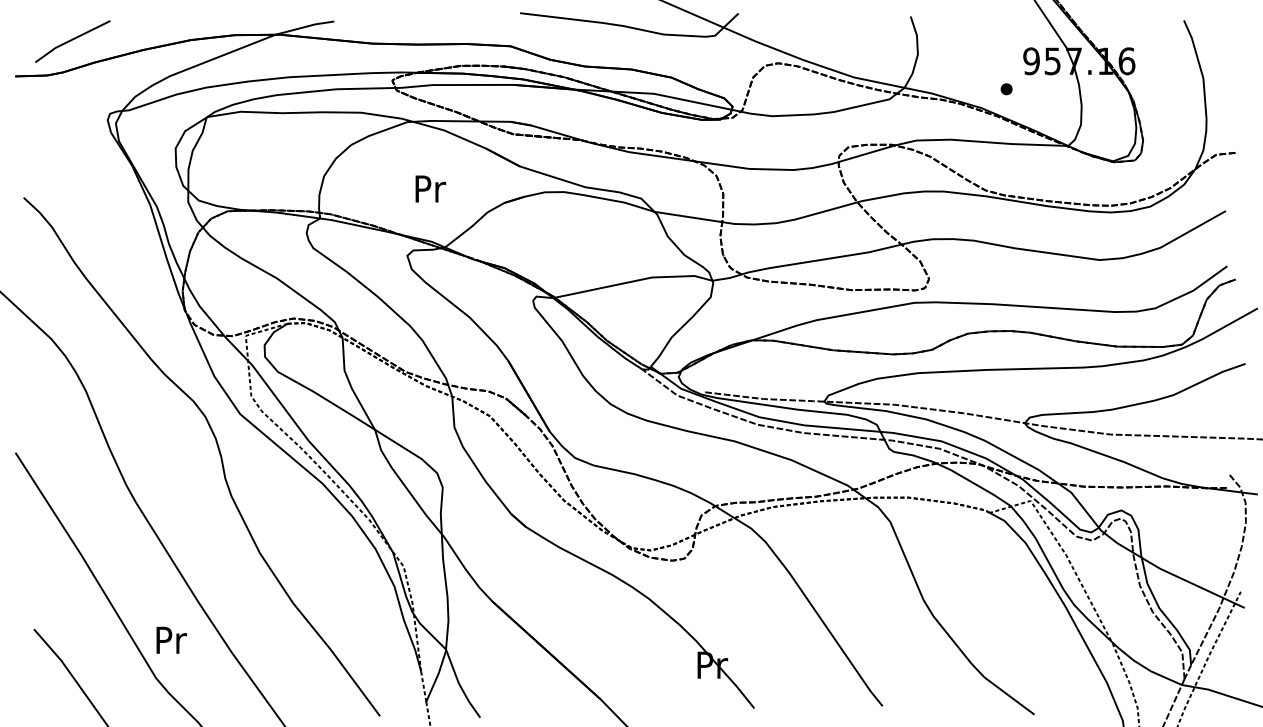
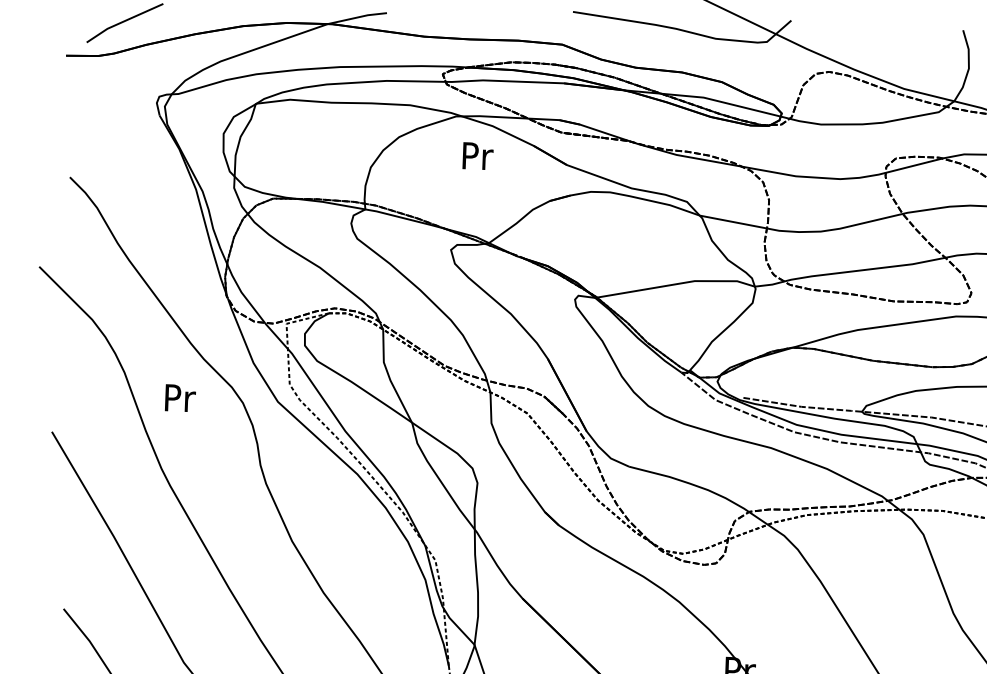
text: (430, 188) -> (477, 155), moved
text: (171, 639) -> (180, 397), moved

